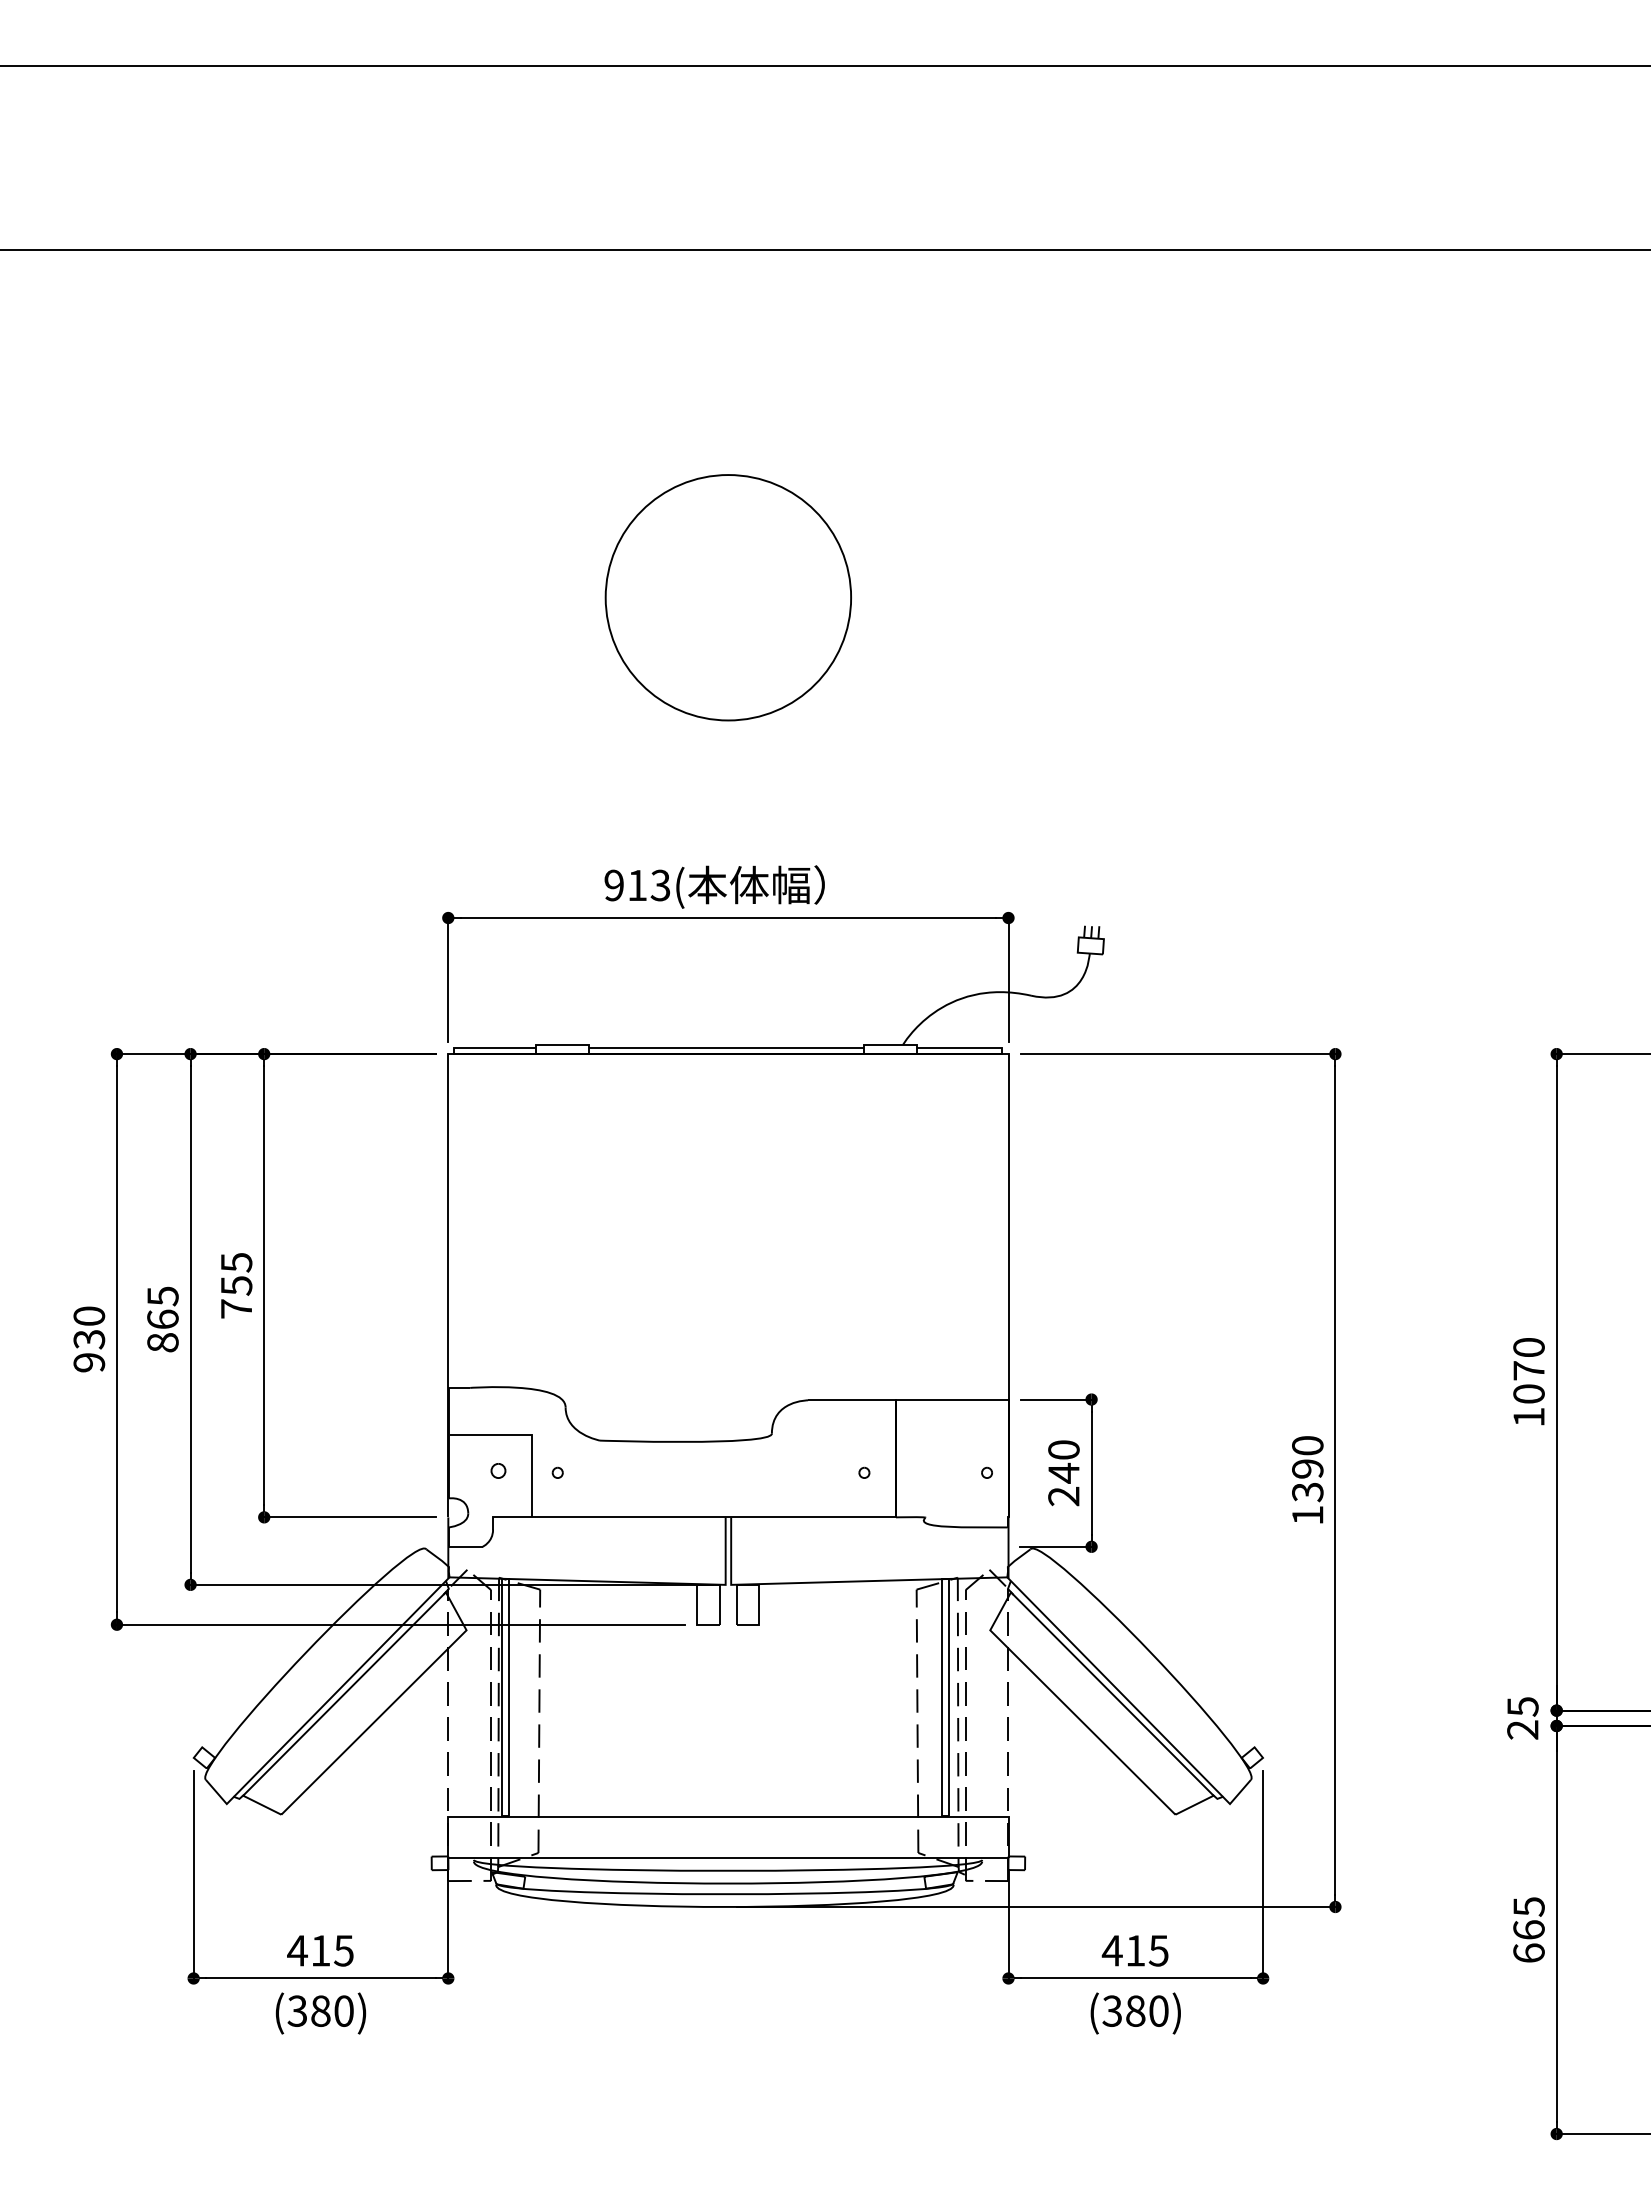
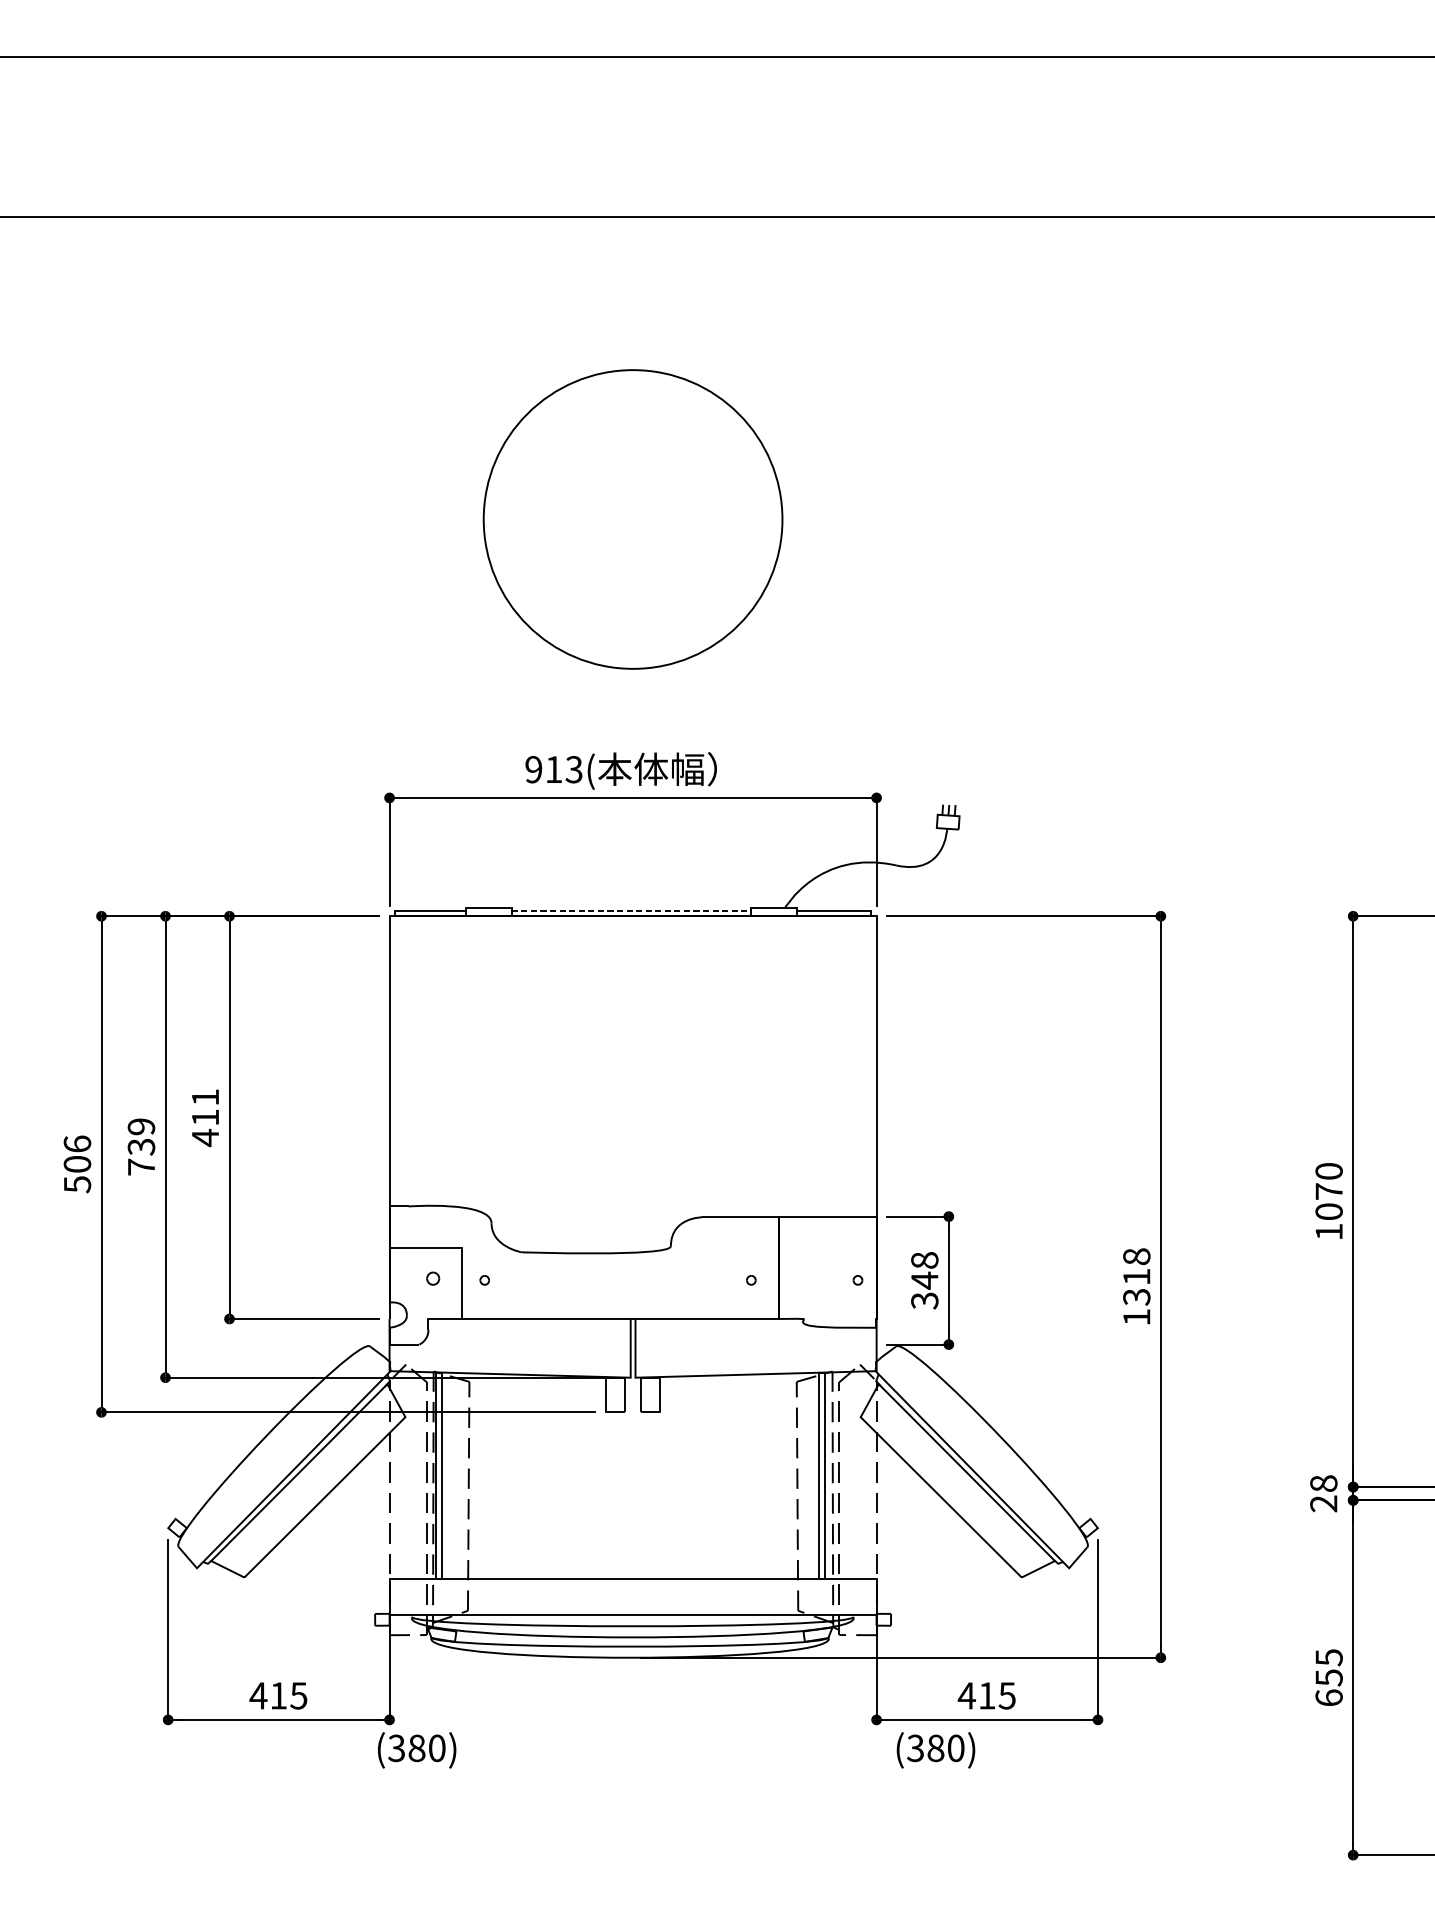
circle: (728, 597) -> (633, 519), size x1.4
line: (726, 1047) -> (631, 910), solid -> dashed
text: (236, 1286) -> (205, 1118), 755 -> 411
text: (162, 1319) -> (141, 1146), 865 -> 739
text: (89, 1339) -> (77, 1164), 930 -> 506
text: (1307, 1457) -> (1136, 1266), 1390 -> 1318
text: (1063, 1473) -> (924, 1280), 240 -> 348
text: (1522, 1706) -> (1323, 1483), 25 -> 28
text: (1528, 1930) -> (1328, 1678), 665 -> 655
text: (320, 2013) -> (416, 1750), moved
text: (1135, 2013) -> (935, 1750), moved

